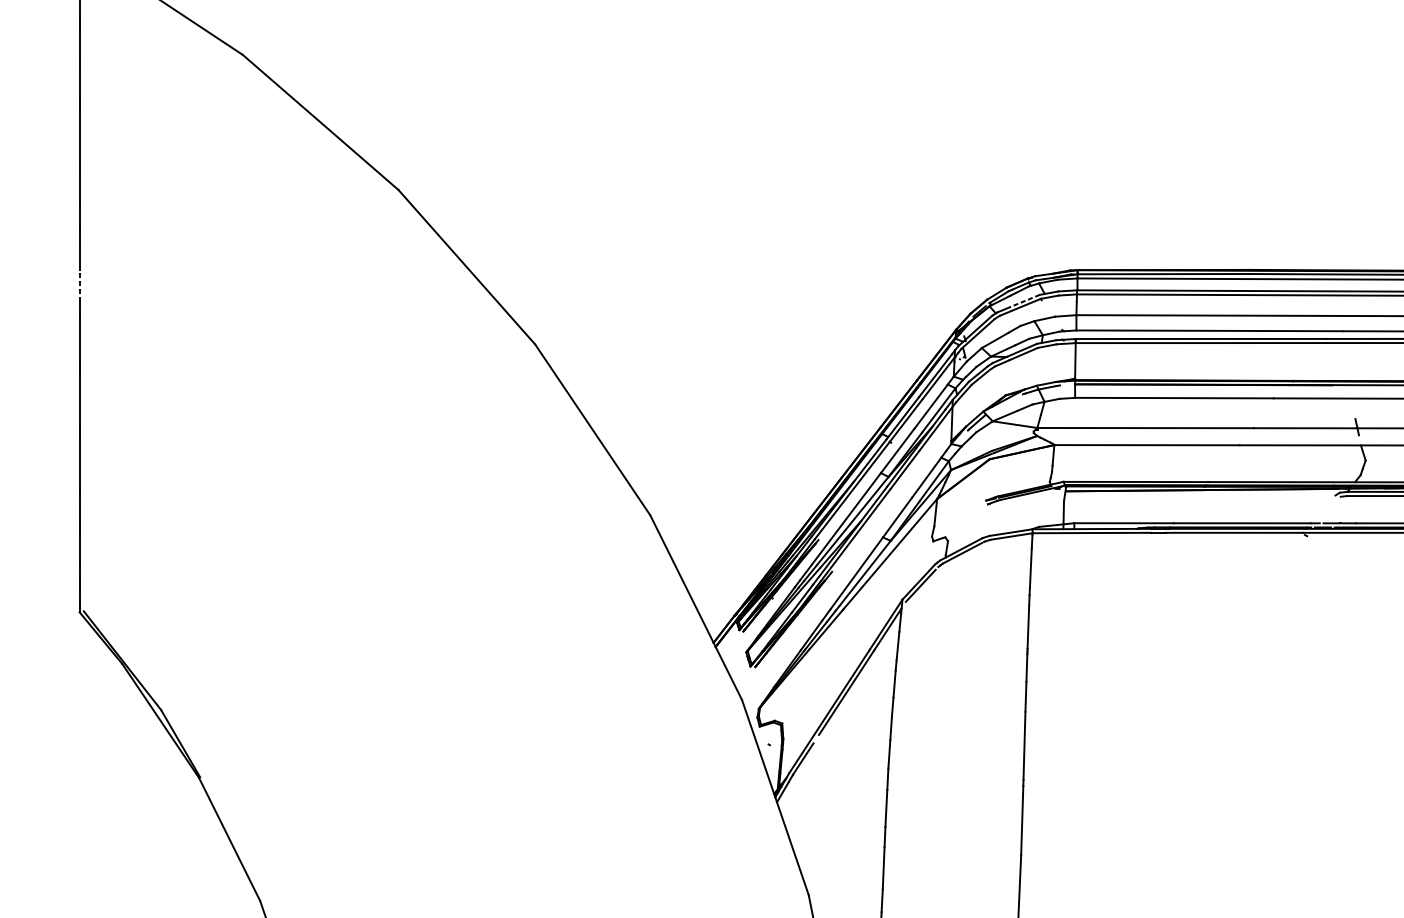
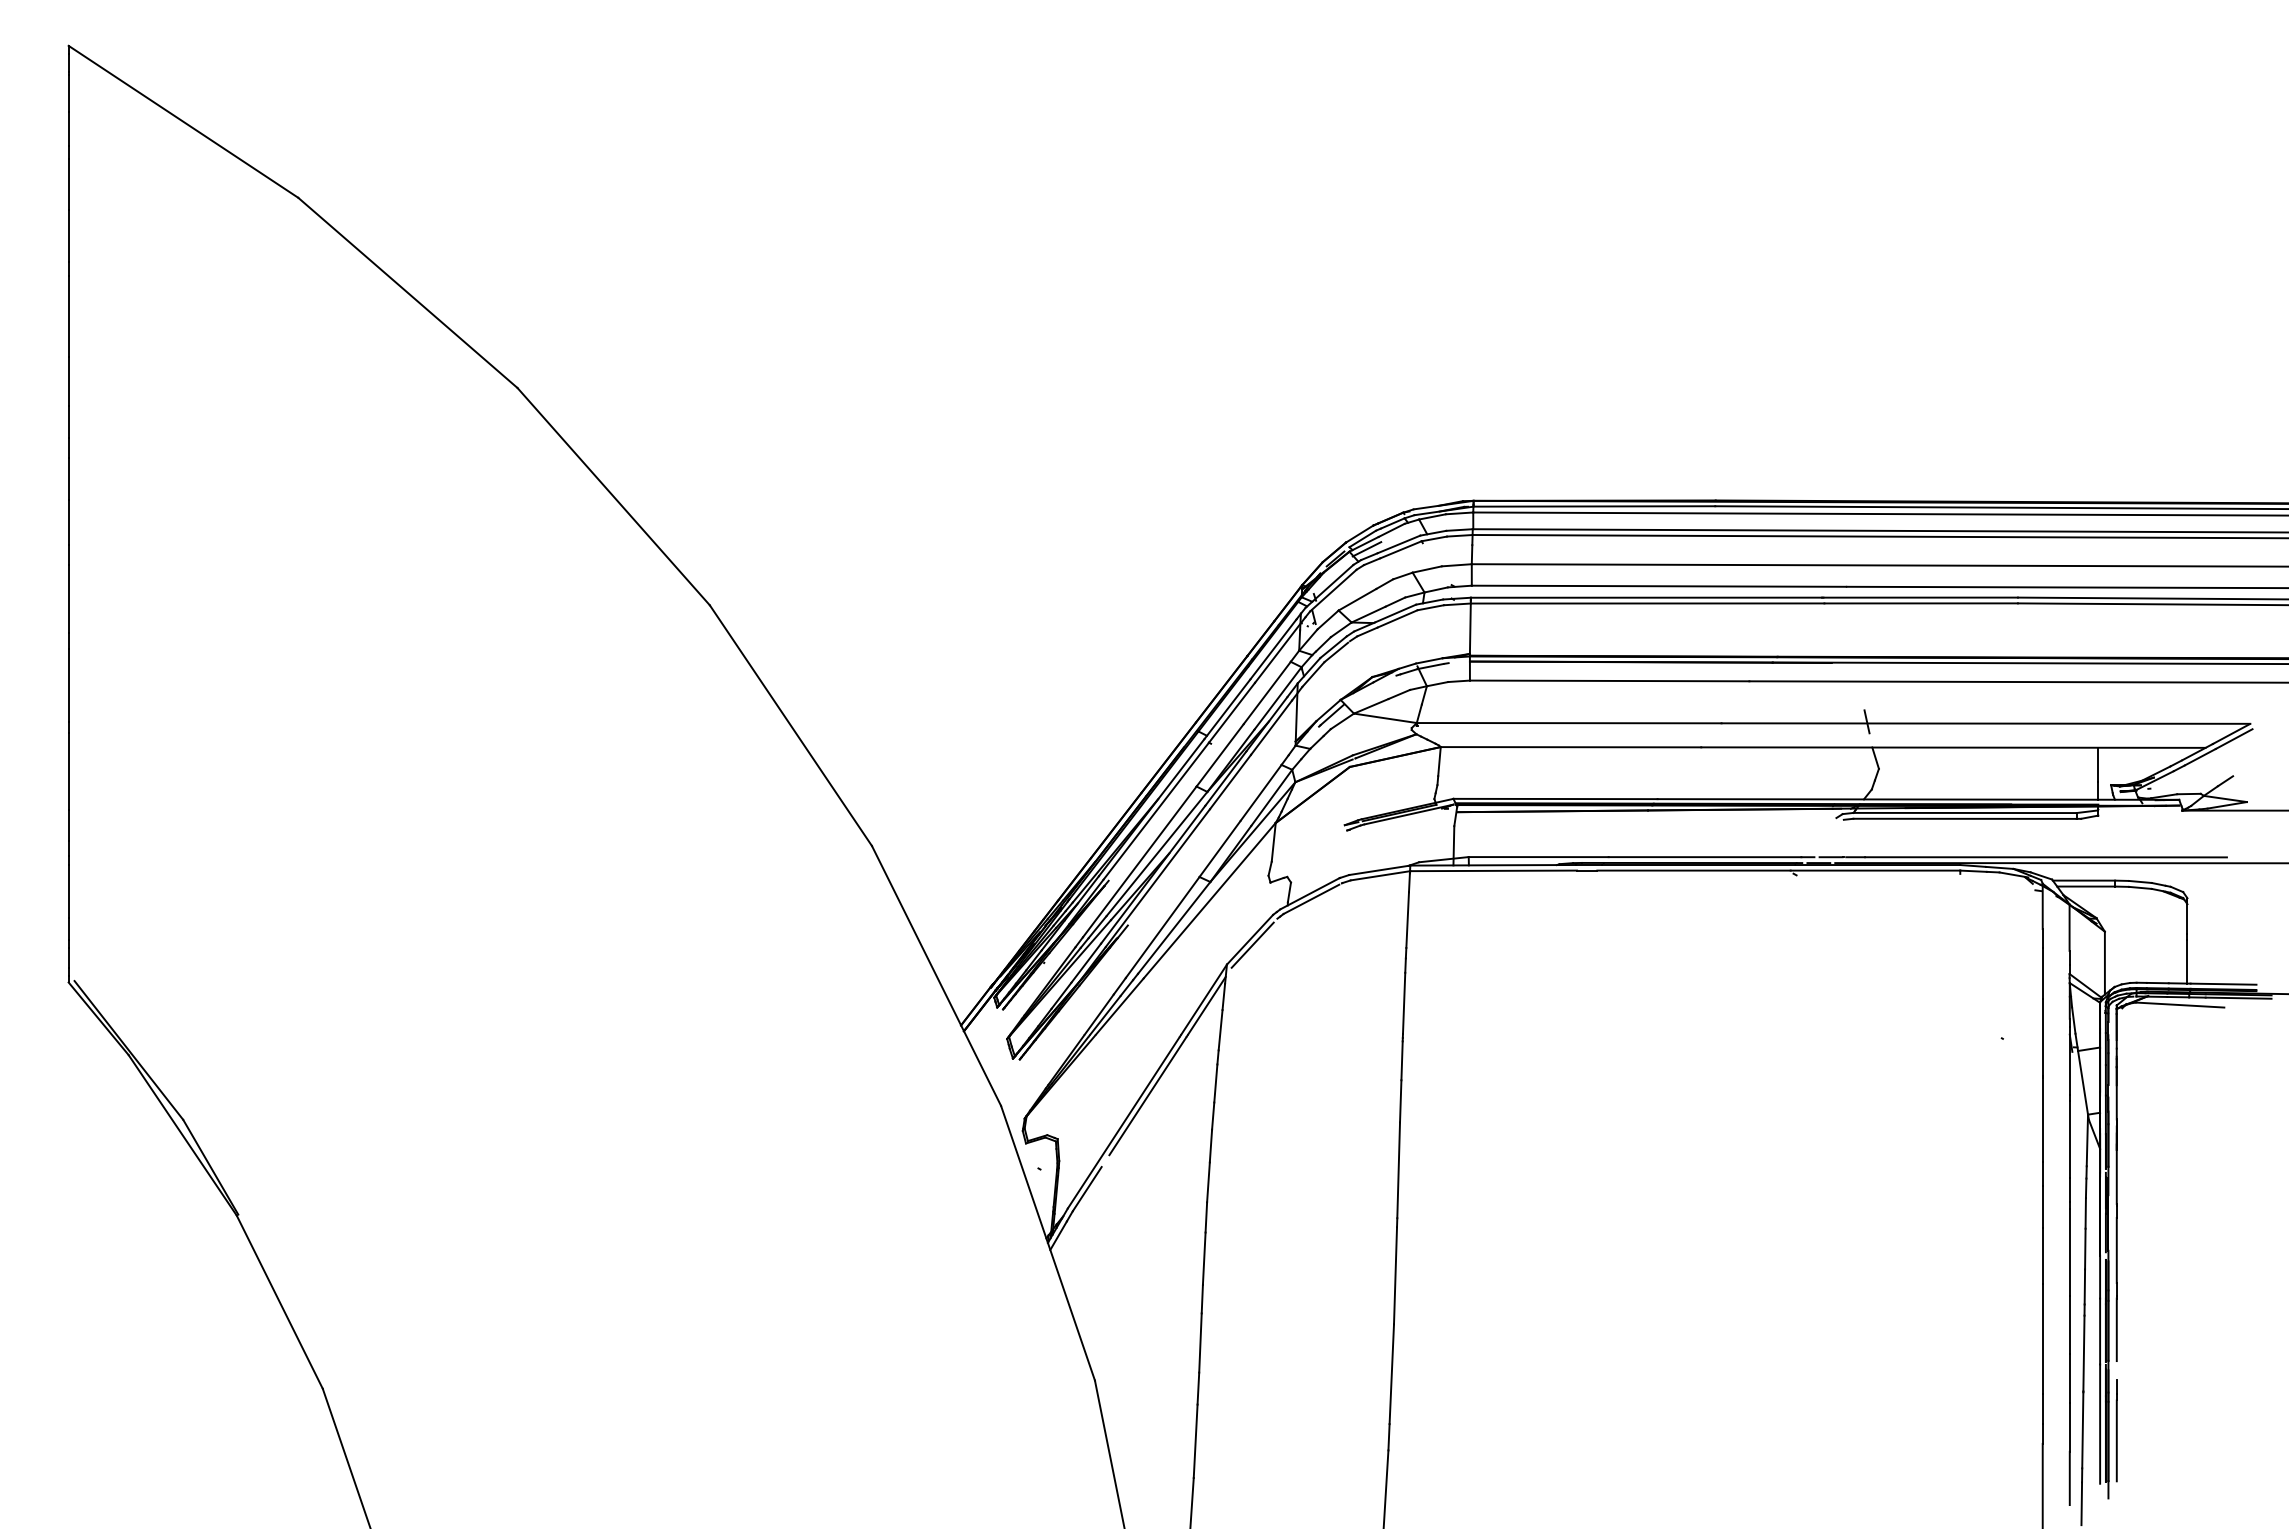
line: (79, 285) -> (68, 522), dashed -> solid
line: (1024, 301) -> (1398, 544), dashed -> solid
line: (1001, 304) -> (1366, 549), added

